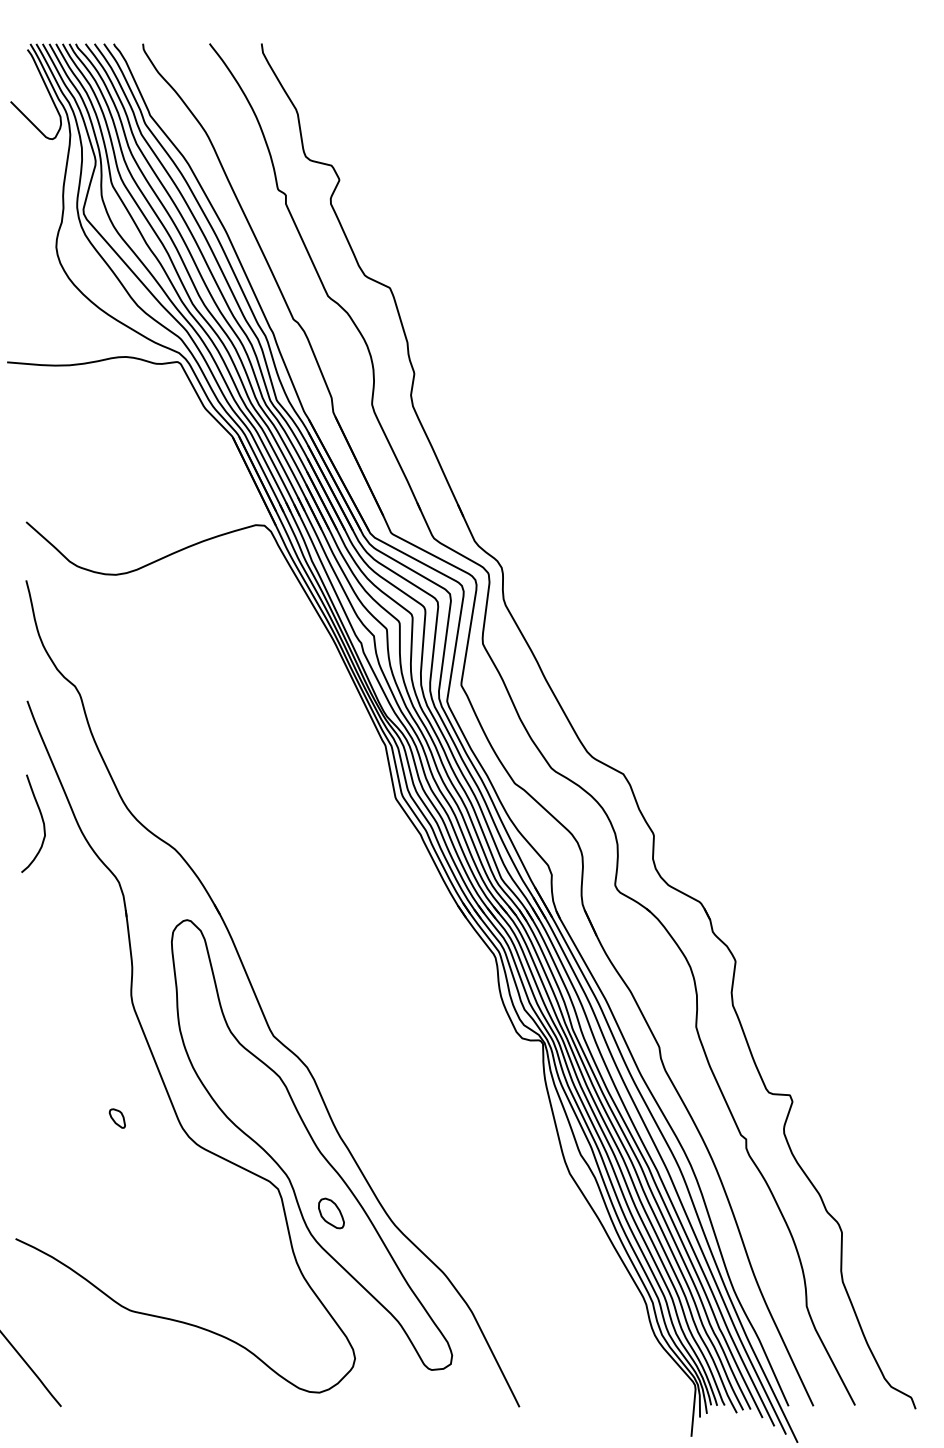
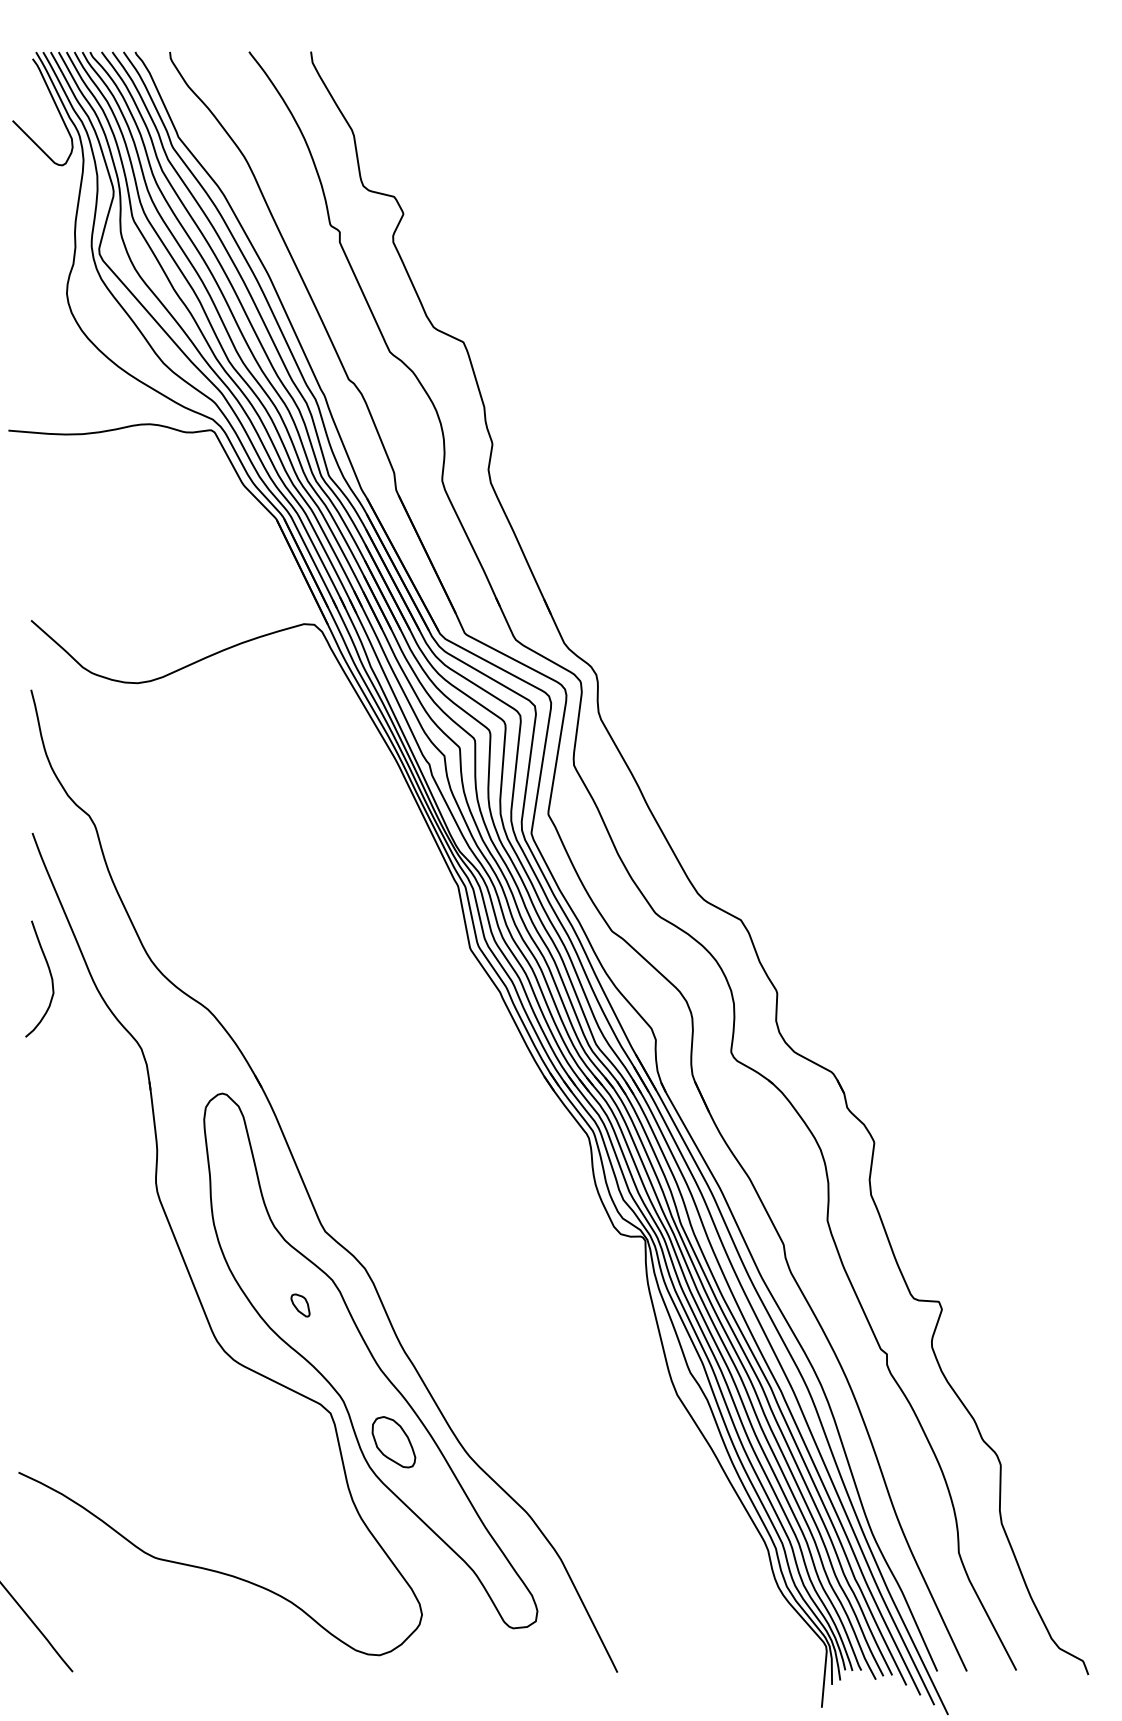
part: (117, 1118) -> (300, 1305), moved
part: (331, 1213) -> (393, 1442), size x1.43

